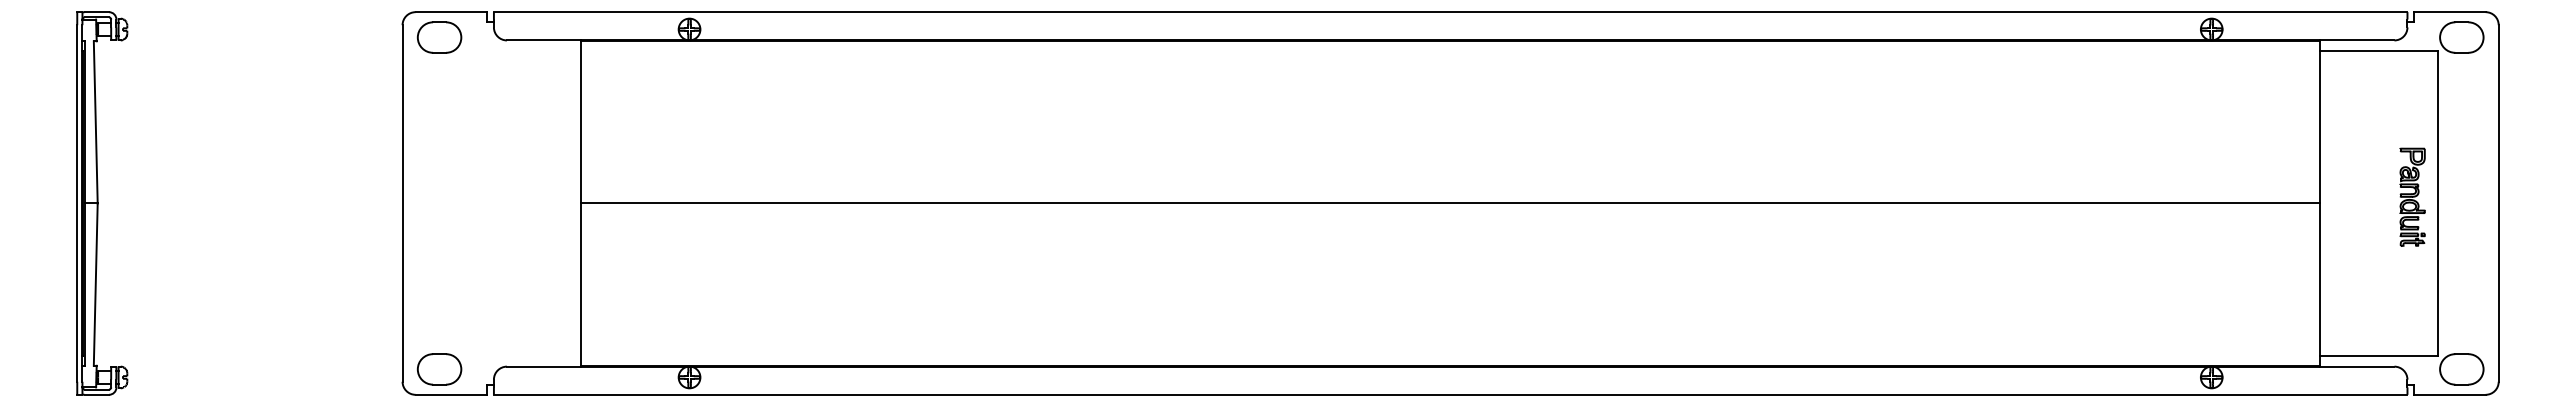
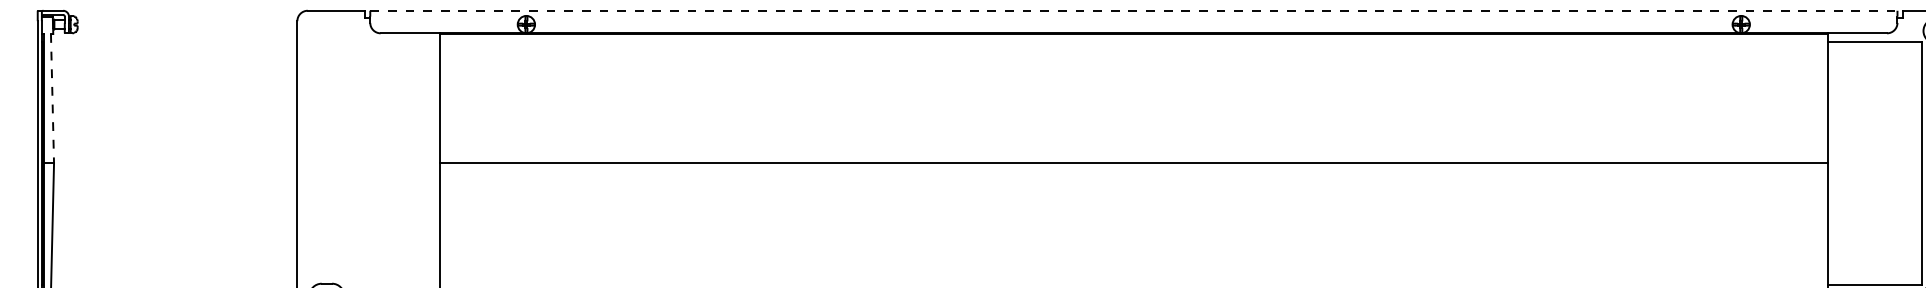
line: (1450, 12) -> (1133, 11), solid -> dashed
part: (439, 37) -> (326, 30), removed
line: (95, 122) -> (52, 98), solid -> dashed
part: (2412, 196) -> (1901, 157), removed

